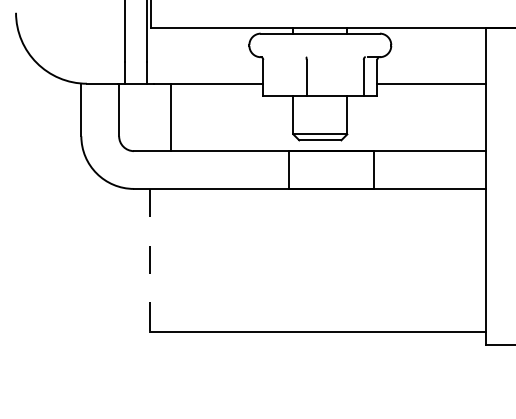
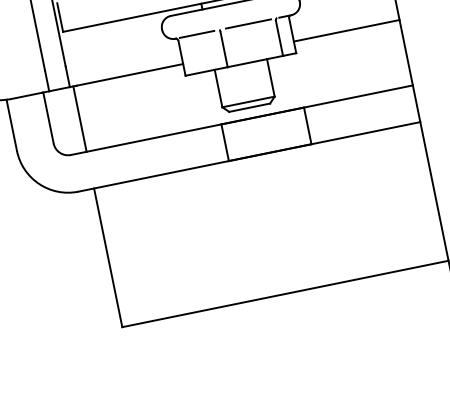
line: (282, 57) -> (196, 34), added
line: (335, 57) -> (248, 24), added
line: (171, 117) -> (80, 119), moved
line: (150, 260) -> (108, 257), dashed -> solid

